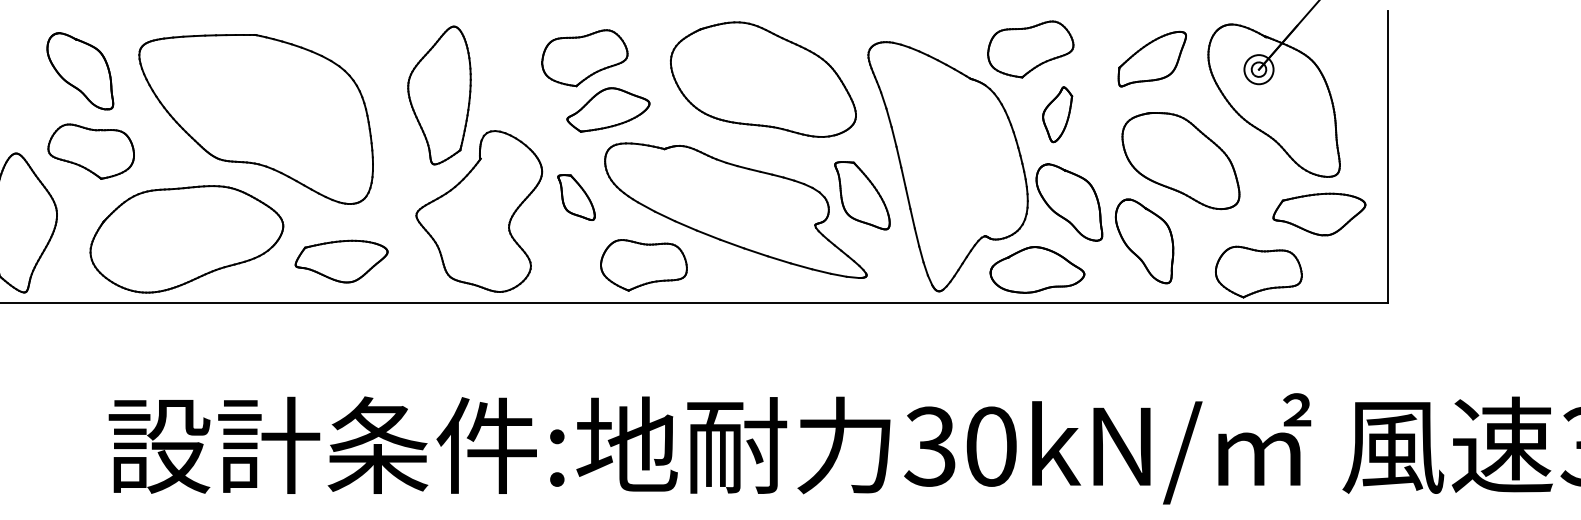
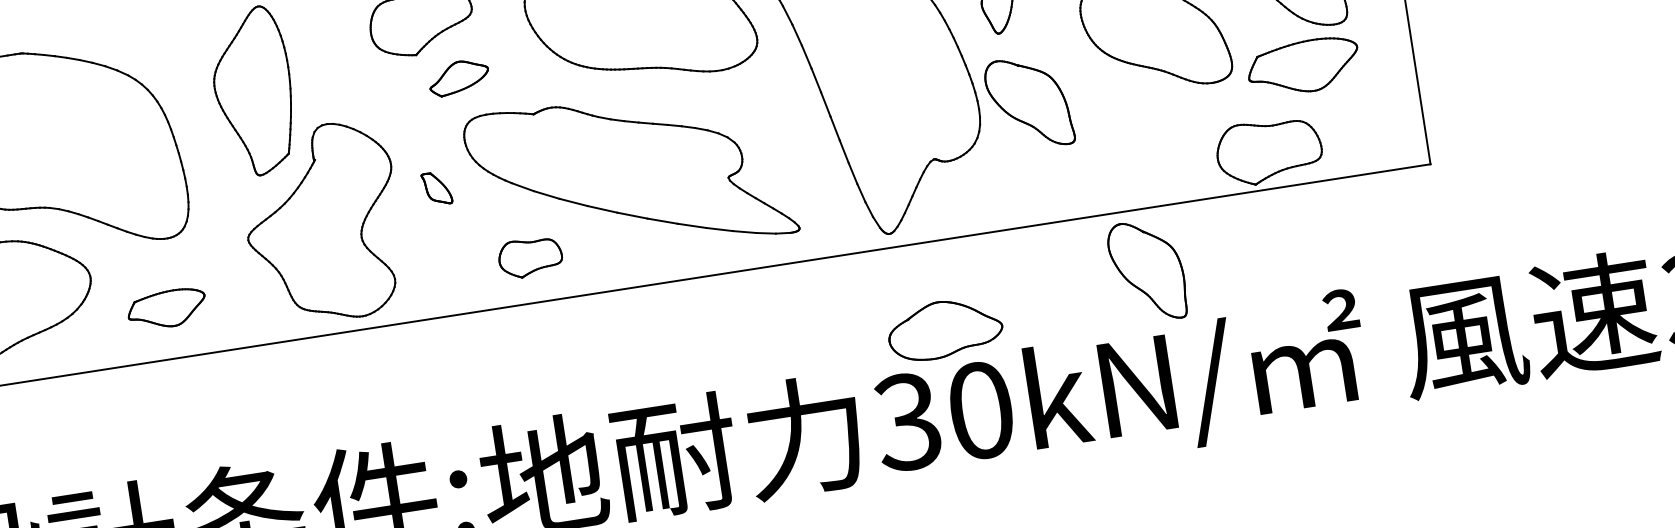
part: (608, 109) -> (459, 77), size x0.6
part: (862, 195) -> (779, 133), removed
part: (576, 197) -> (436, 188), size x0.6
part: (1319, 214) -> (1303, 66), moved
part: (1144, 241) -> (1147, 271), moved
part: (341, 261) -> (166, 309), size x0.7
part: (643, 265) -> (530, 257), size x0.6
part: (1037, 269) -> (945, 328), moved

